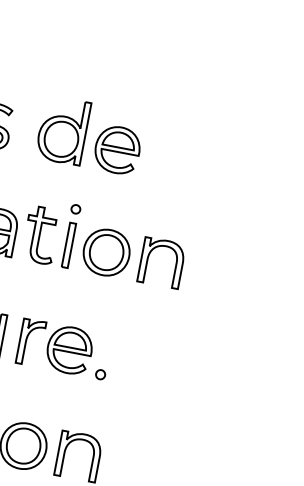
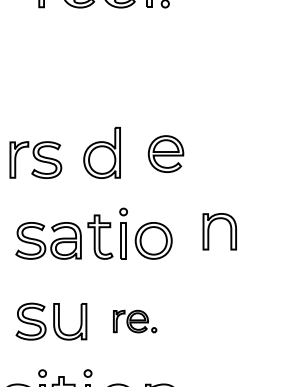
part: (116, 149) -> (165, 153), moved
part: (148, 260) -> (209, 231), moved
part: (63, 348) -> (134, 321), size x0.6

